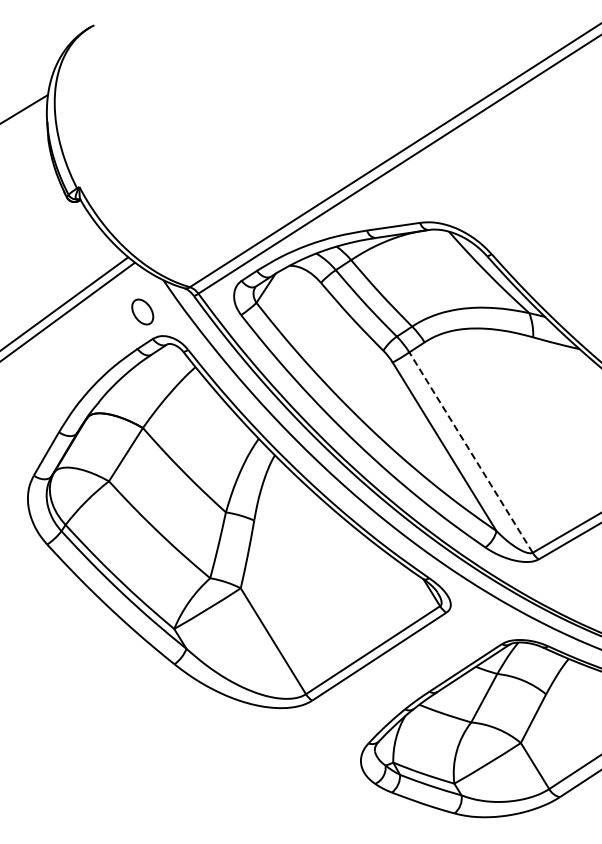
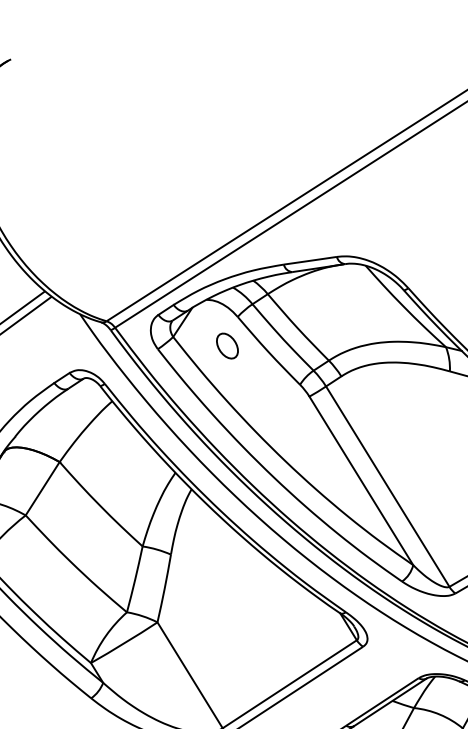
part: (142, 311) -> (227, 345), moved
line: (471, 452) -> (388, 486), dashed -> solid

